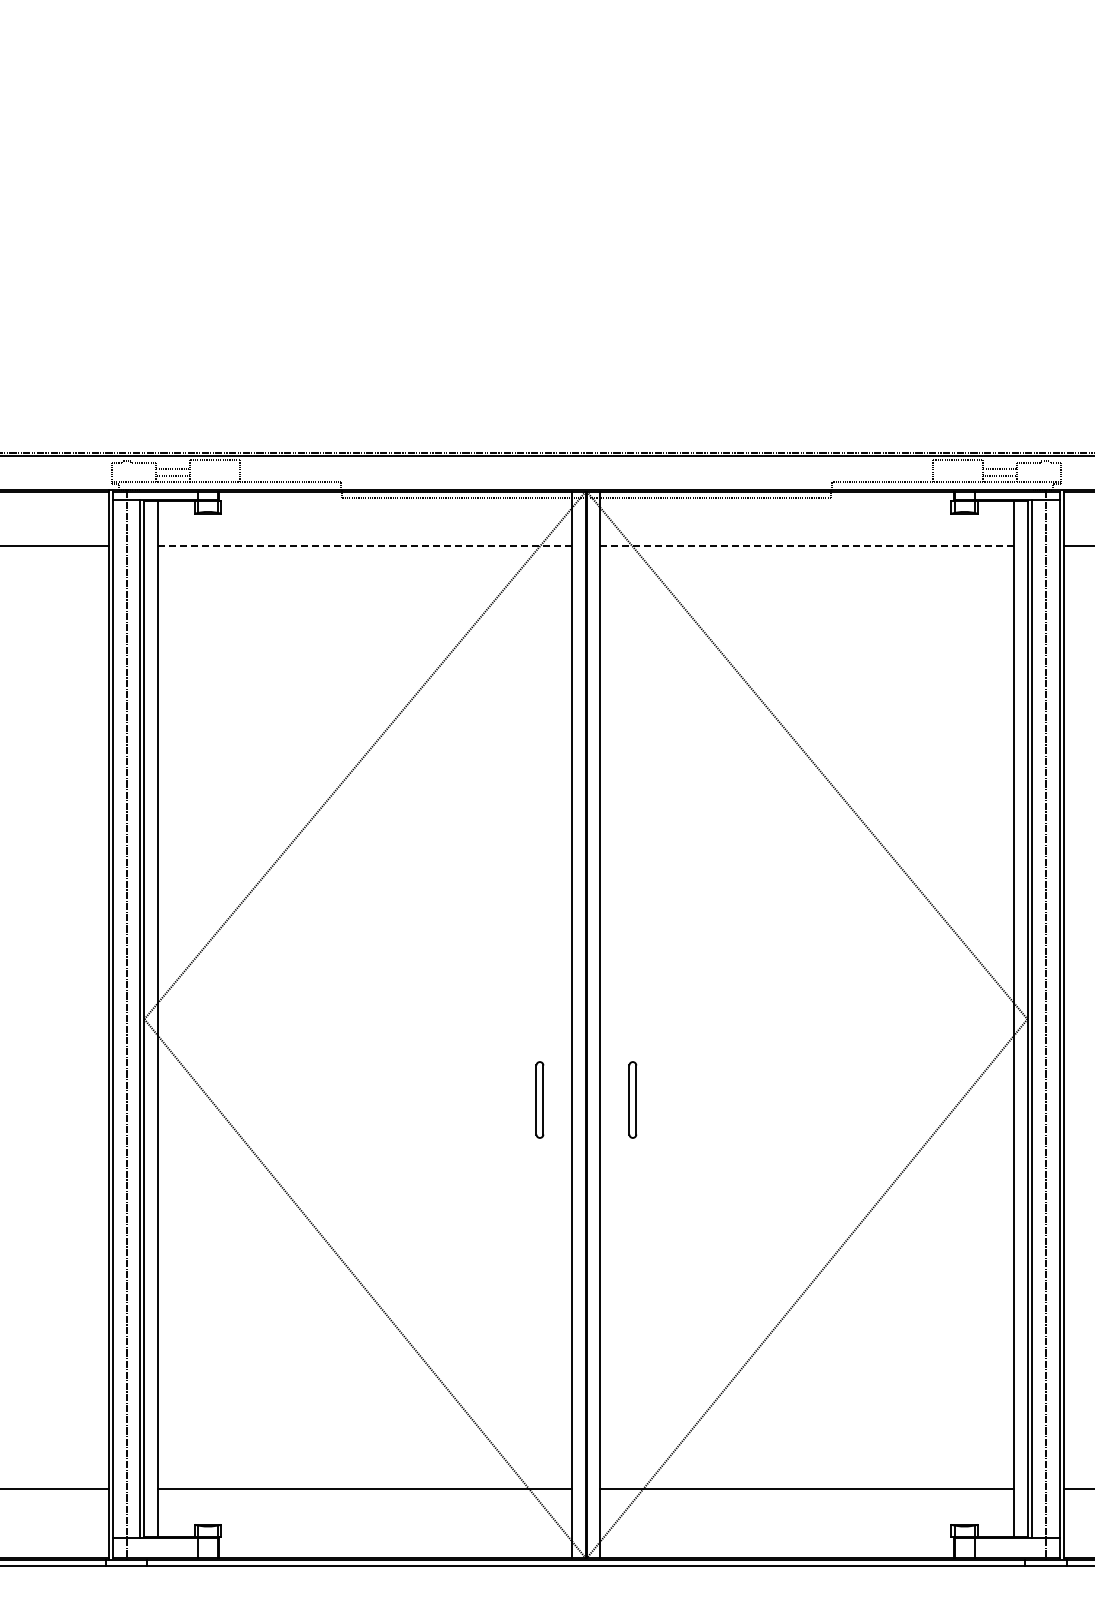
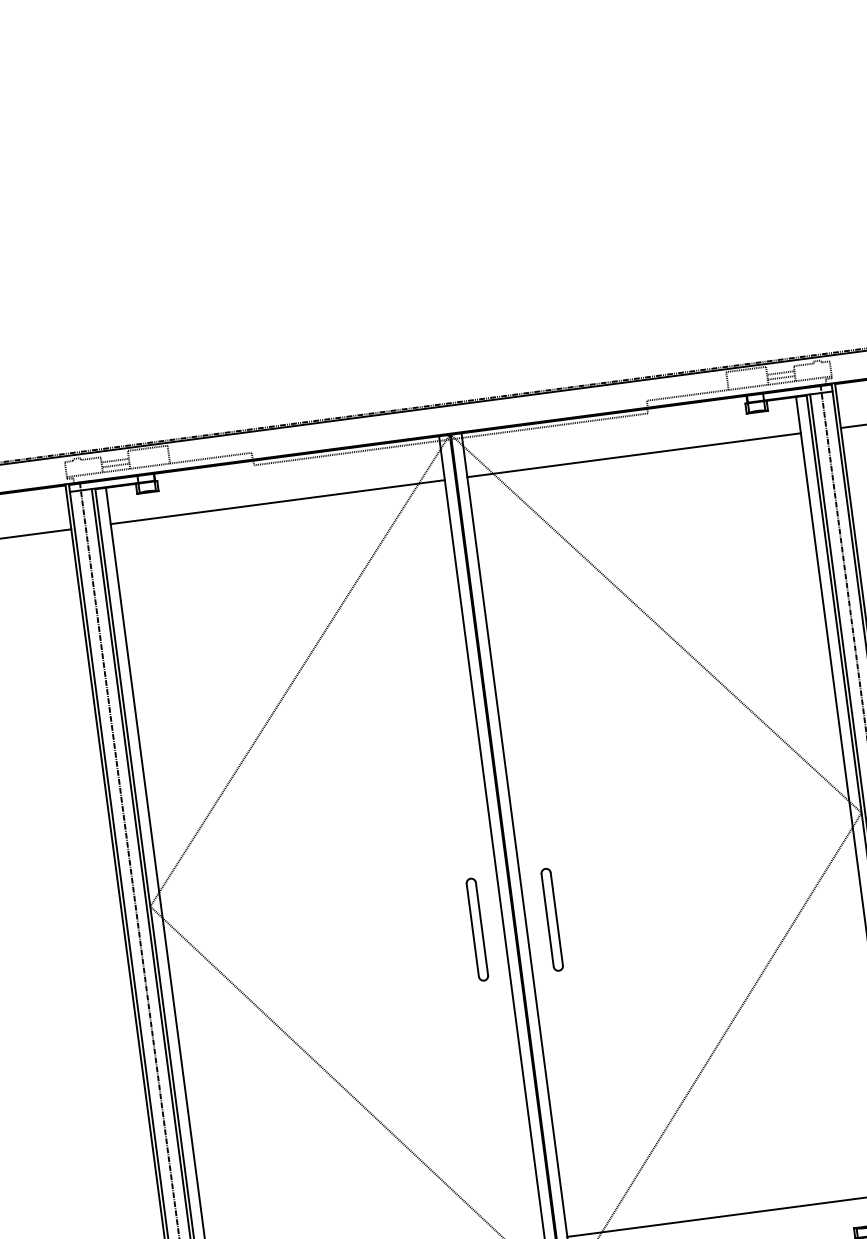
line: (364, 546) -> (277, 502), dashed -> solid
line: (806, 546) -> (633, 455), dashed -> solid
part: (539, 1099) -> (477, 929), size x1.67
part: (632, 1099) -> (551, 919), size x1.67

